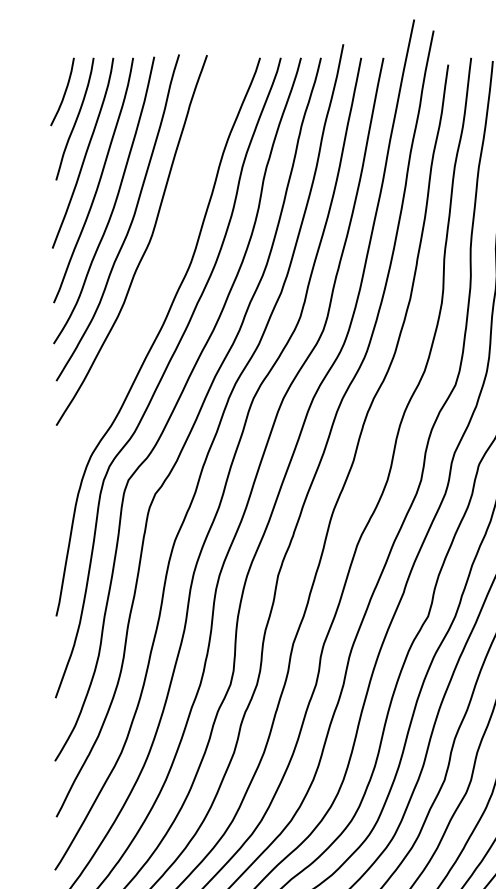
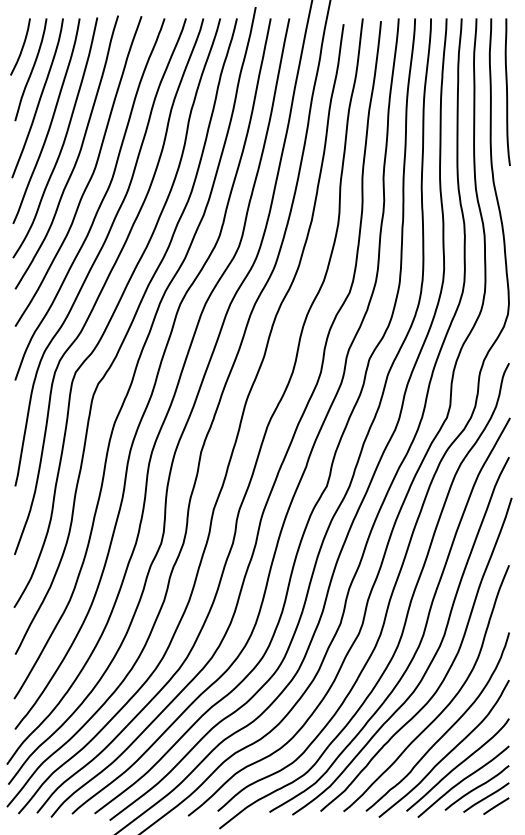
curve: (156, 279) -> (99, 204), added

